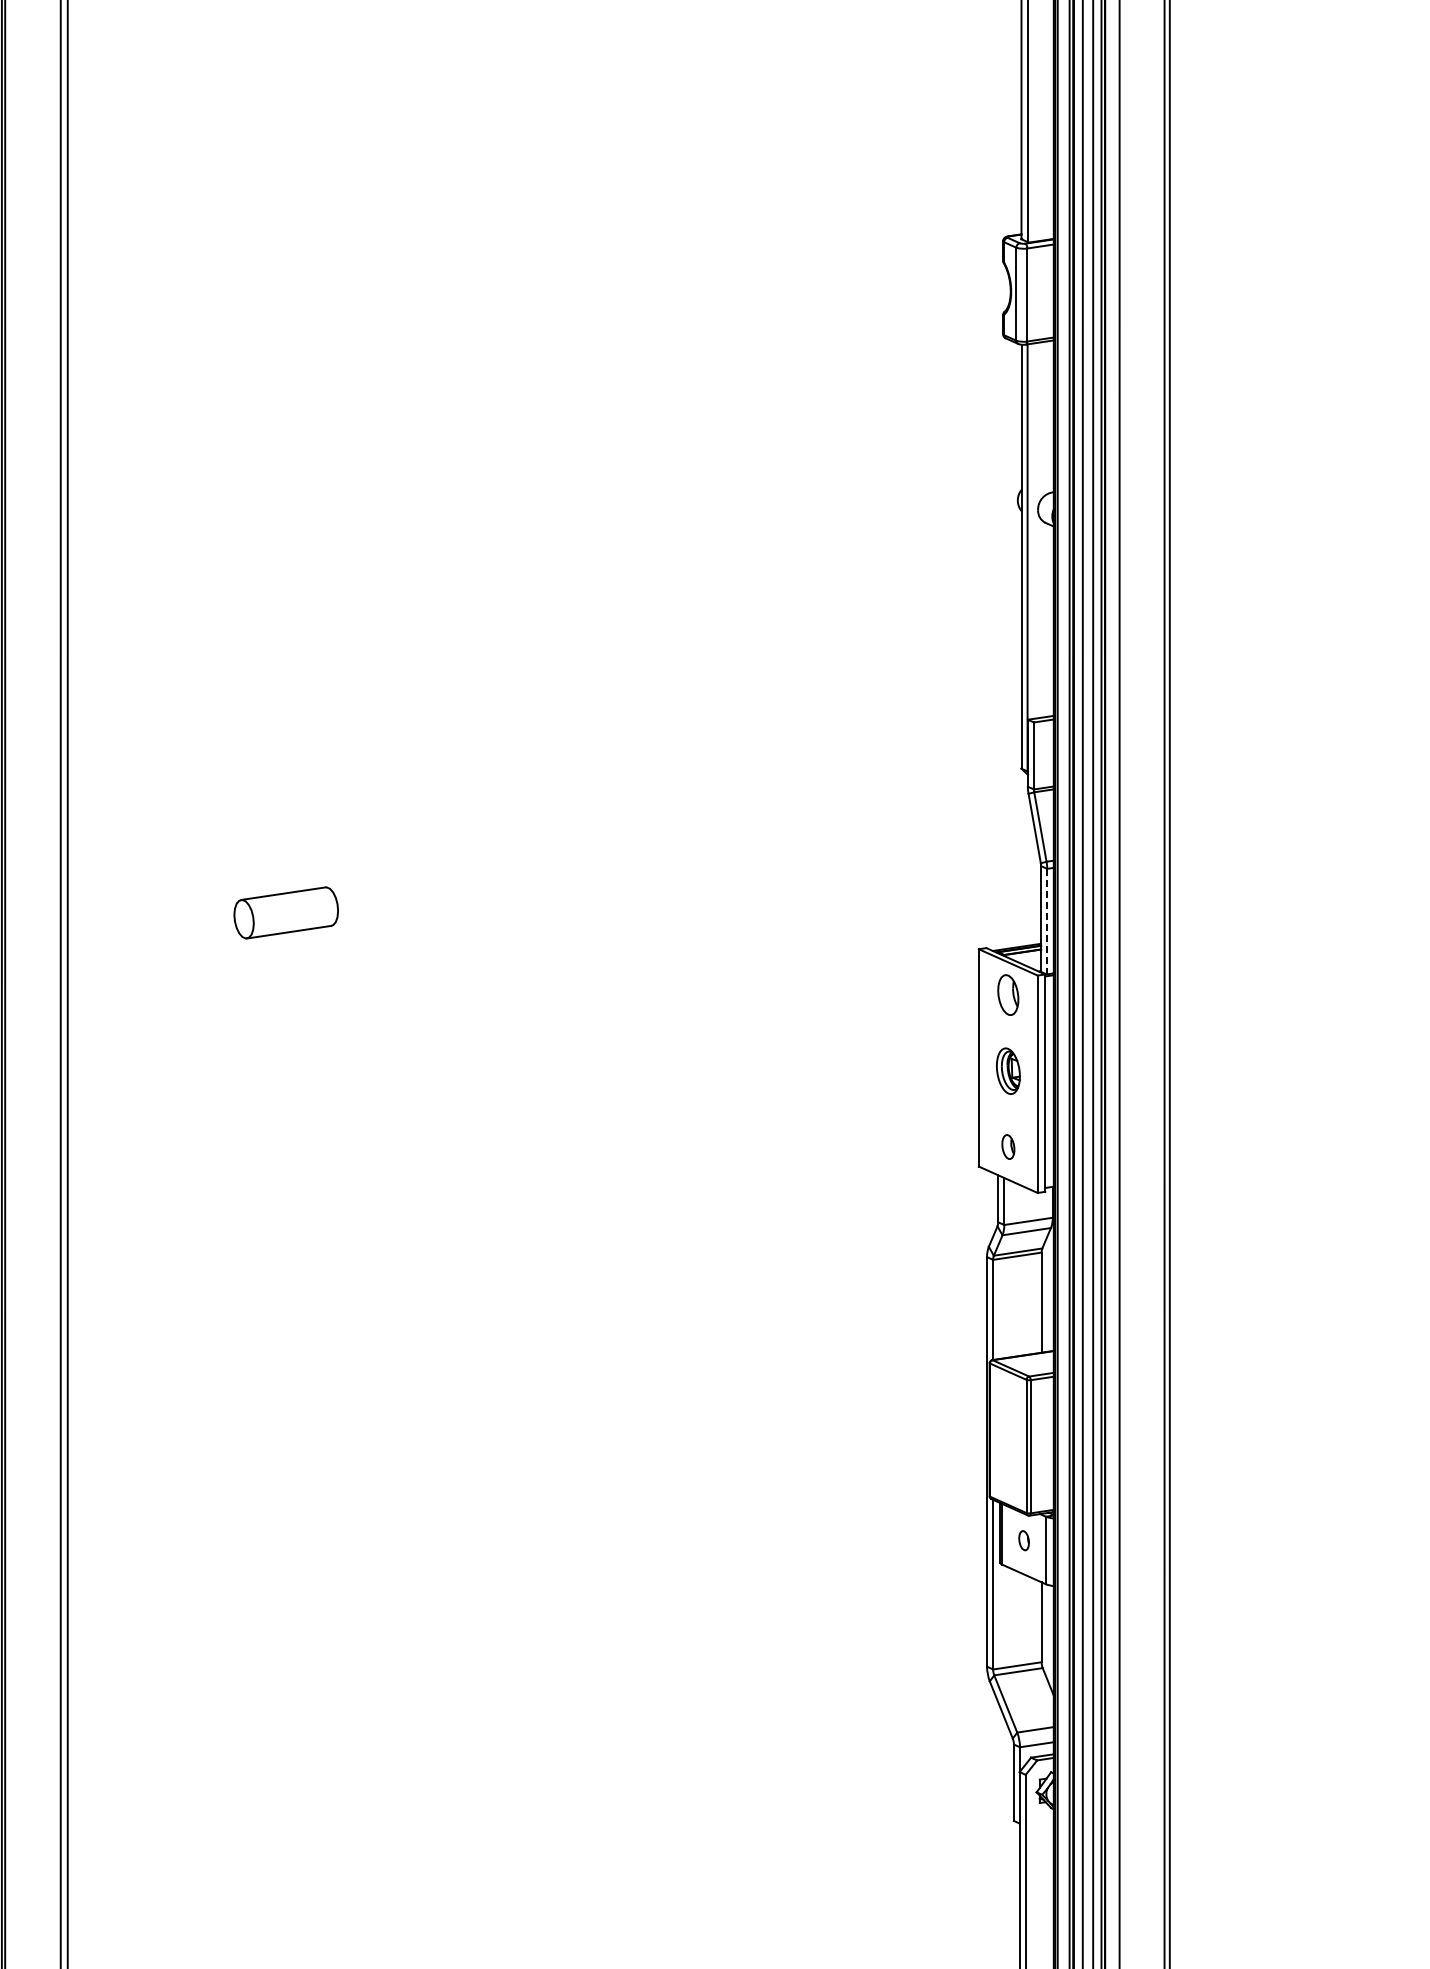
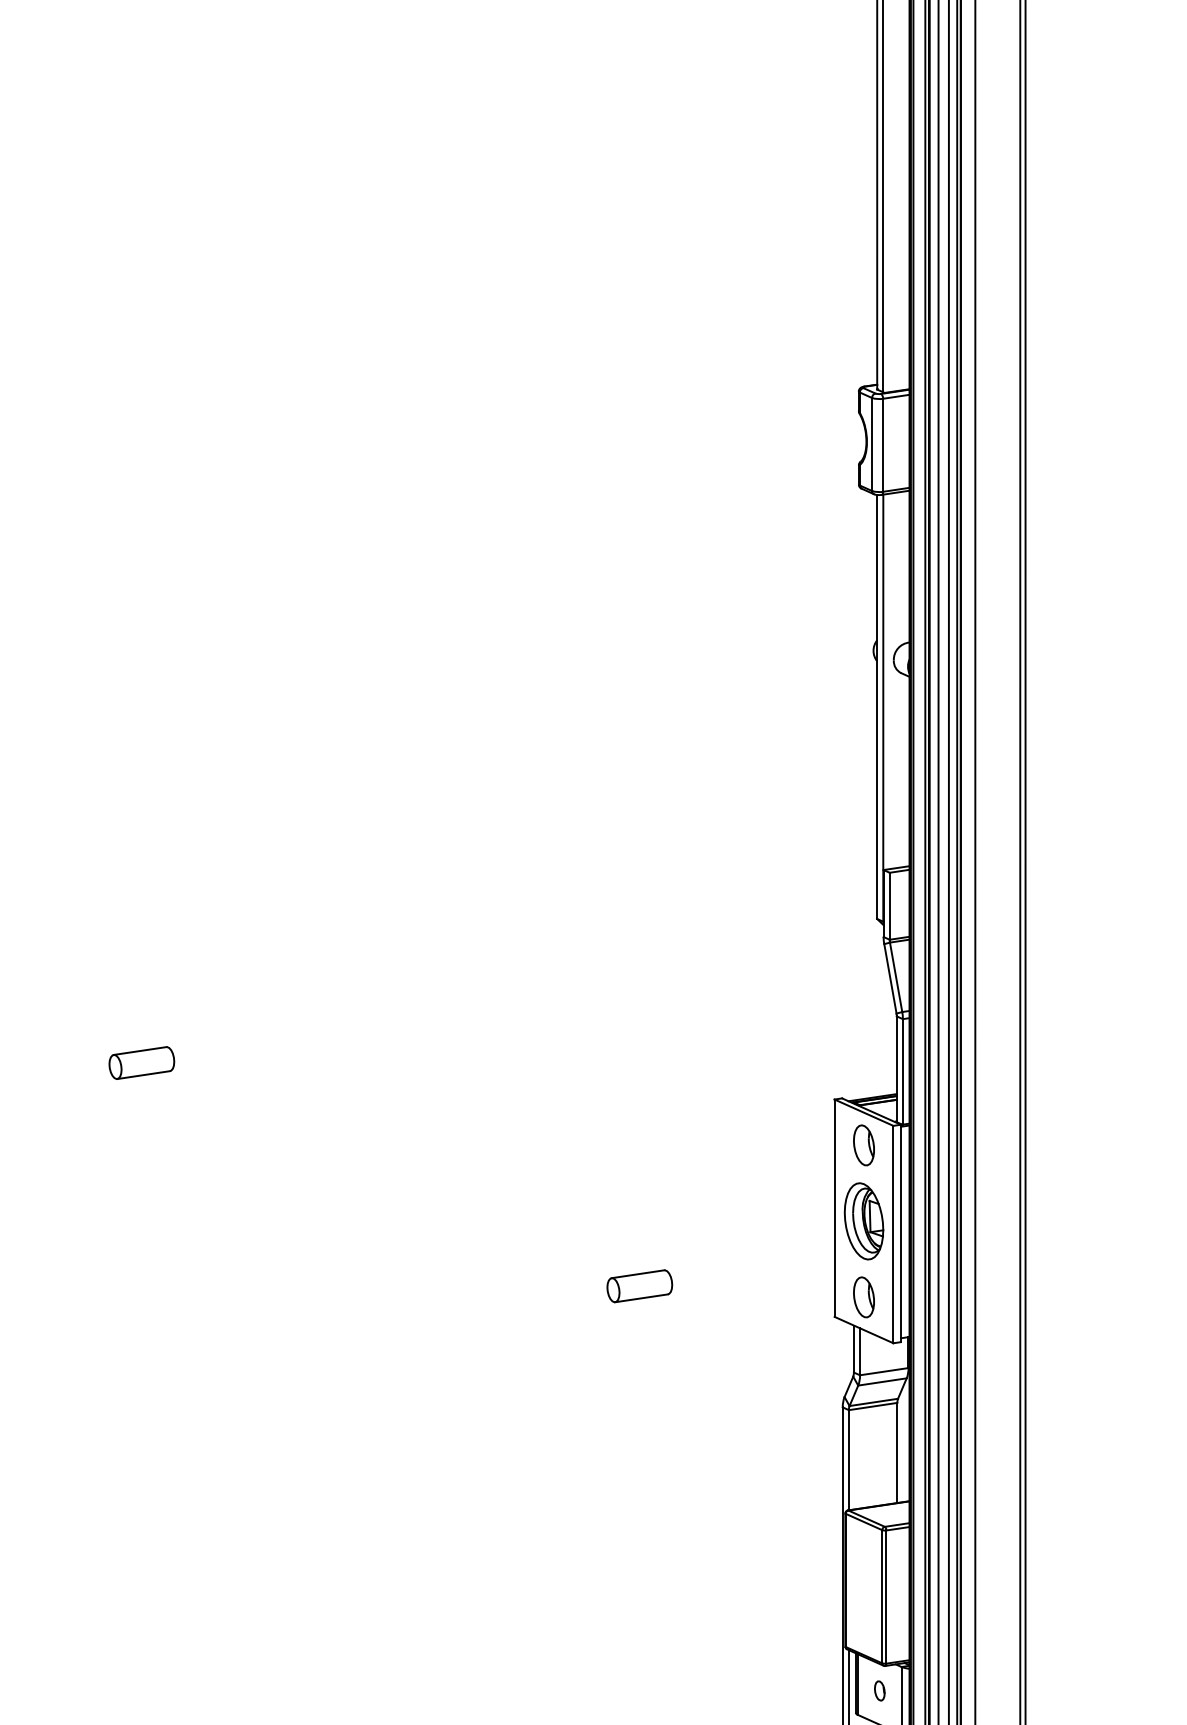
part: (285, 912) -> (141, 1062), size x0.62
line: (1047, 921) -> (903, 1071), dashed -> solid
part: (1008, 1071) -> (864, 1221), size x1.67
part: (783, 1135) -> (639, 1285), added
part: (1008, 1146) -> (864, 1296), size x1.67

